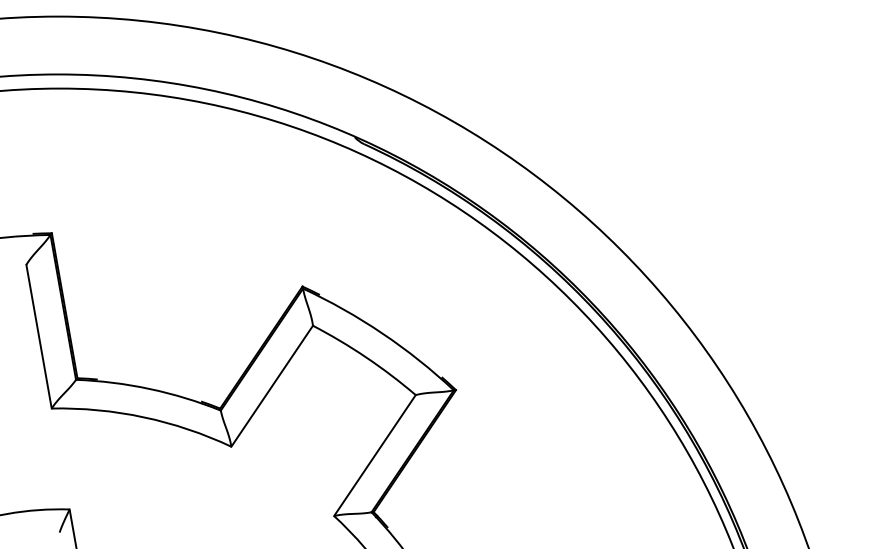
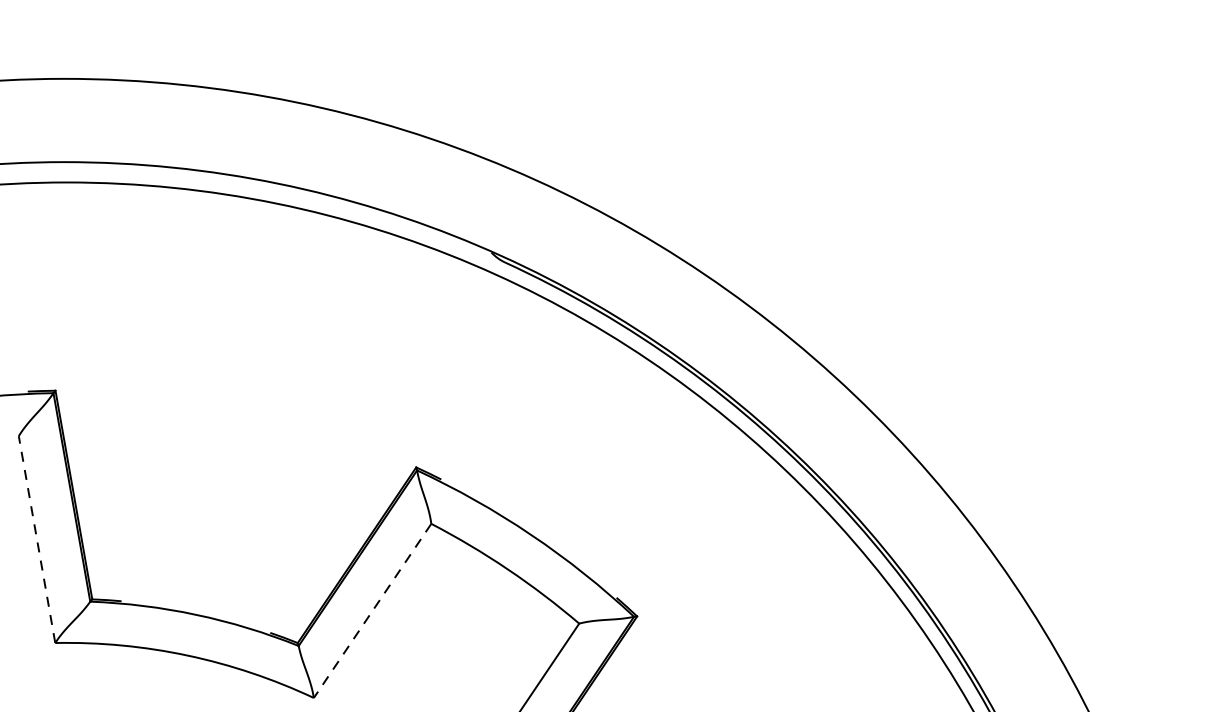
line: (39, 336) -> (37, 539), solid -> dashed
line: (272, 386) -> (373, 611), solid -> dashed

